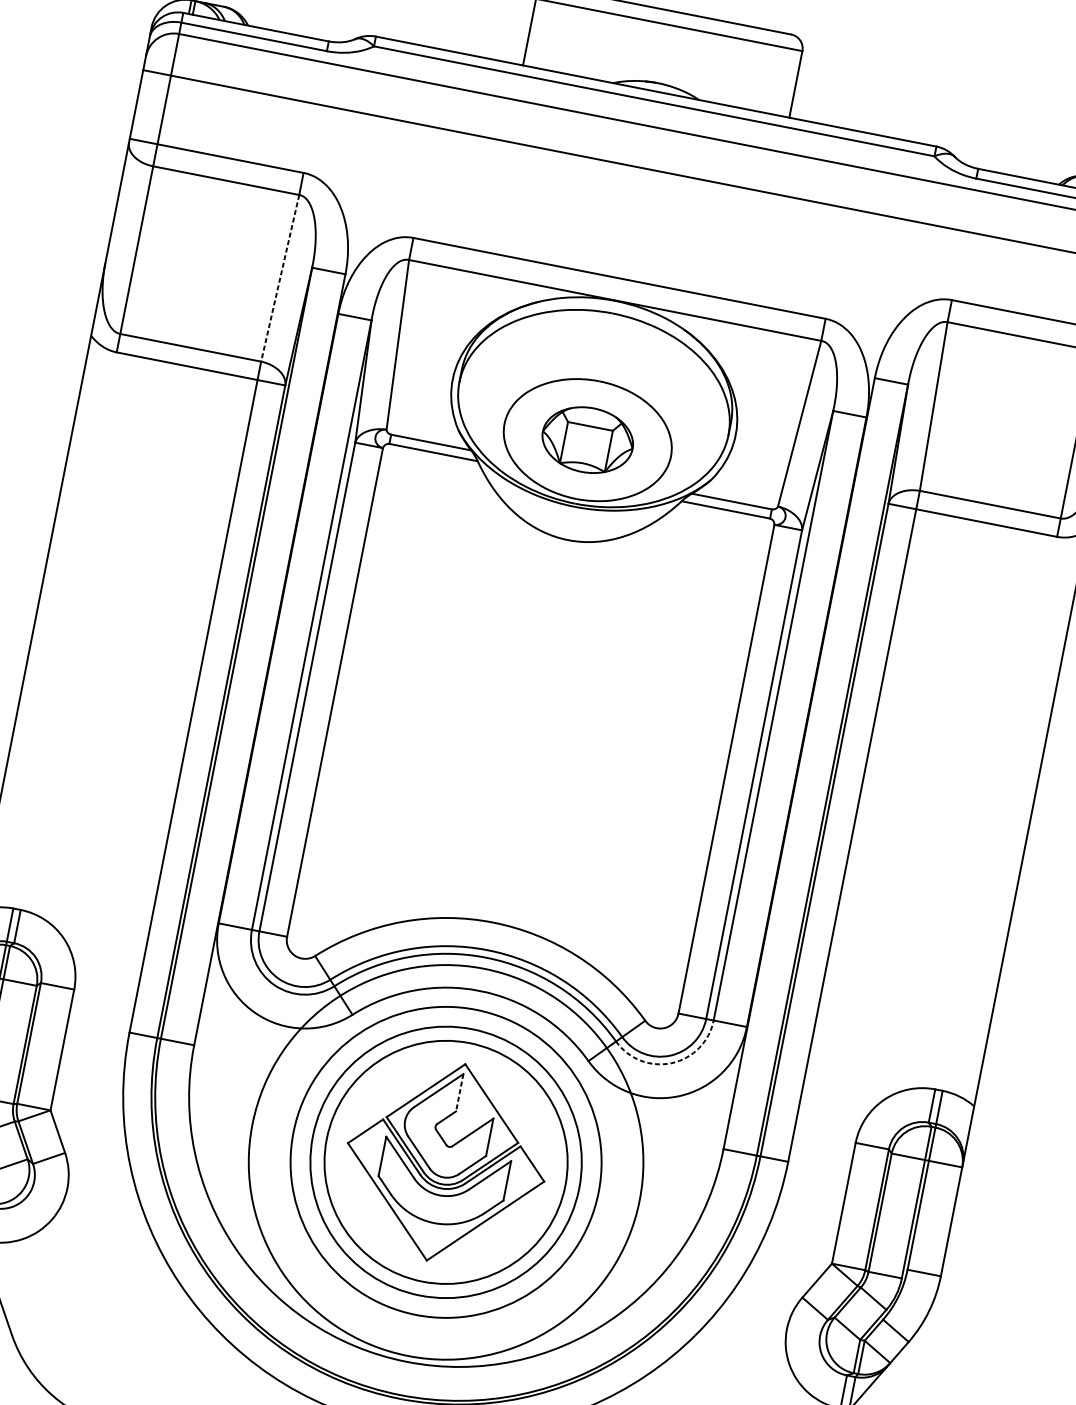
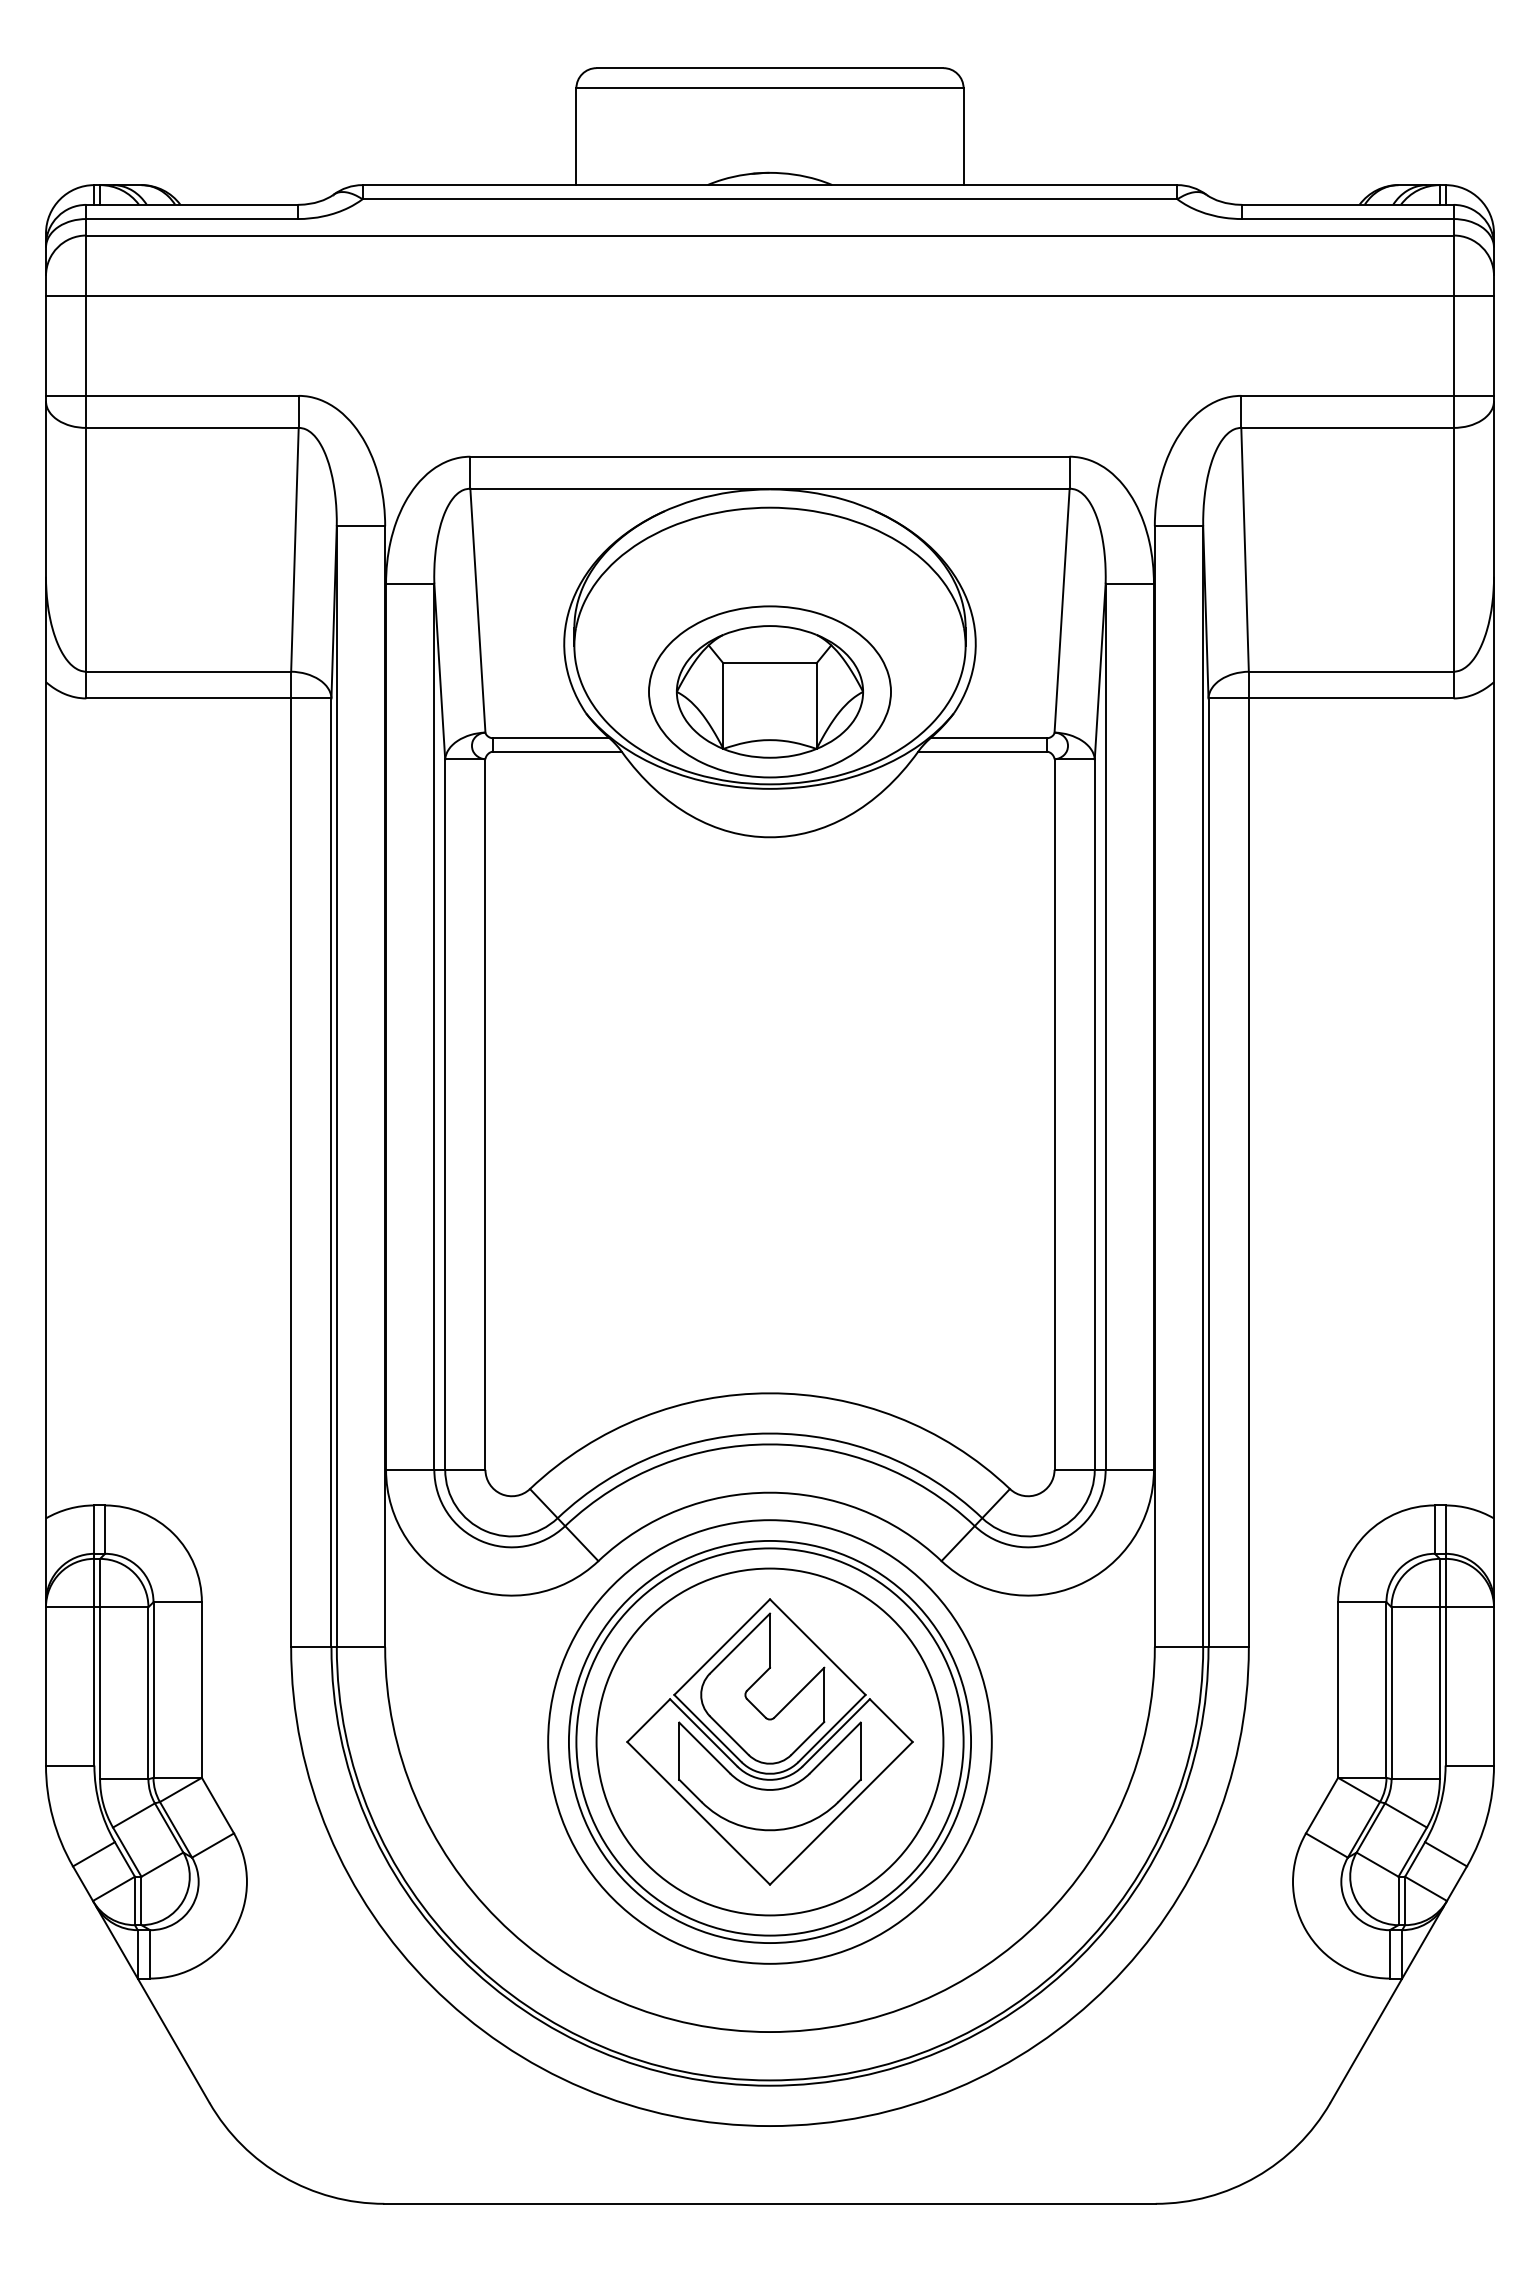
line: (279, 278) -> (294, 549), dashed -> solid
part: (587, 439) -> (769, 691), size x1.43
arc: (671, 1063) -> (1058, 1541), dashed -> solid
line: (460, 1093) -> (770, 1641), dashed -> solid
circle: (445, 1161) -> (769, 1741), size x0.71

